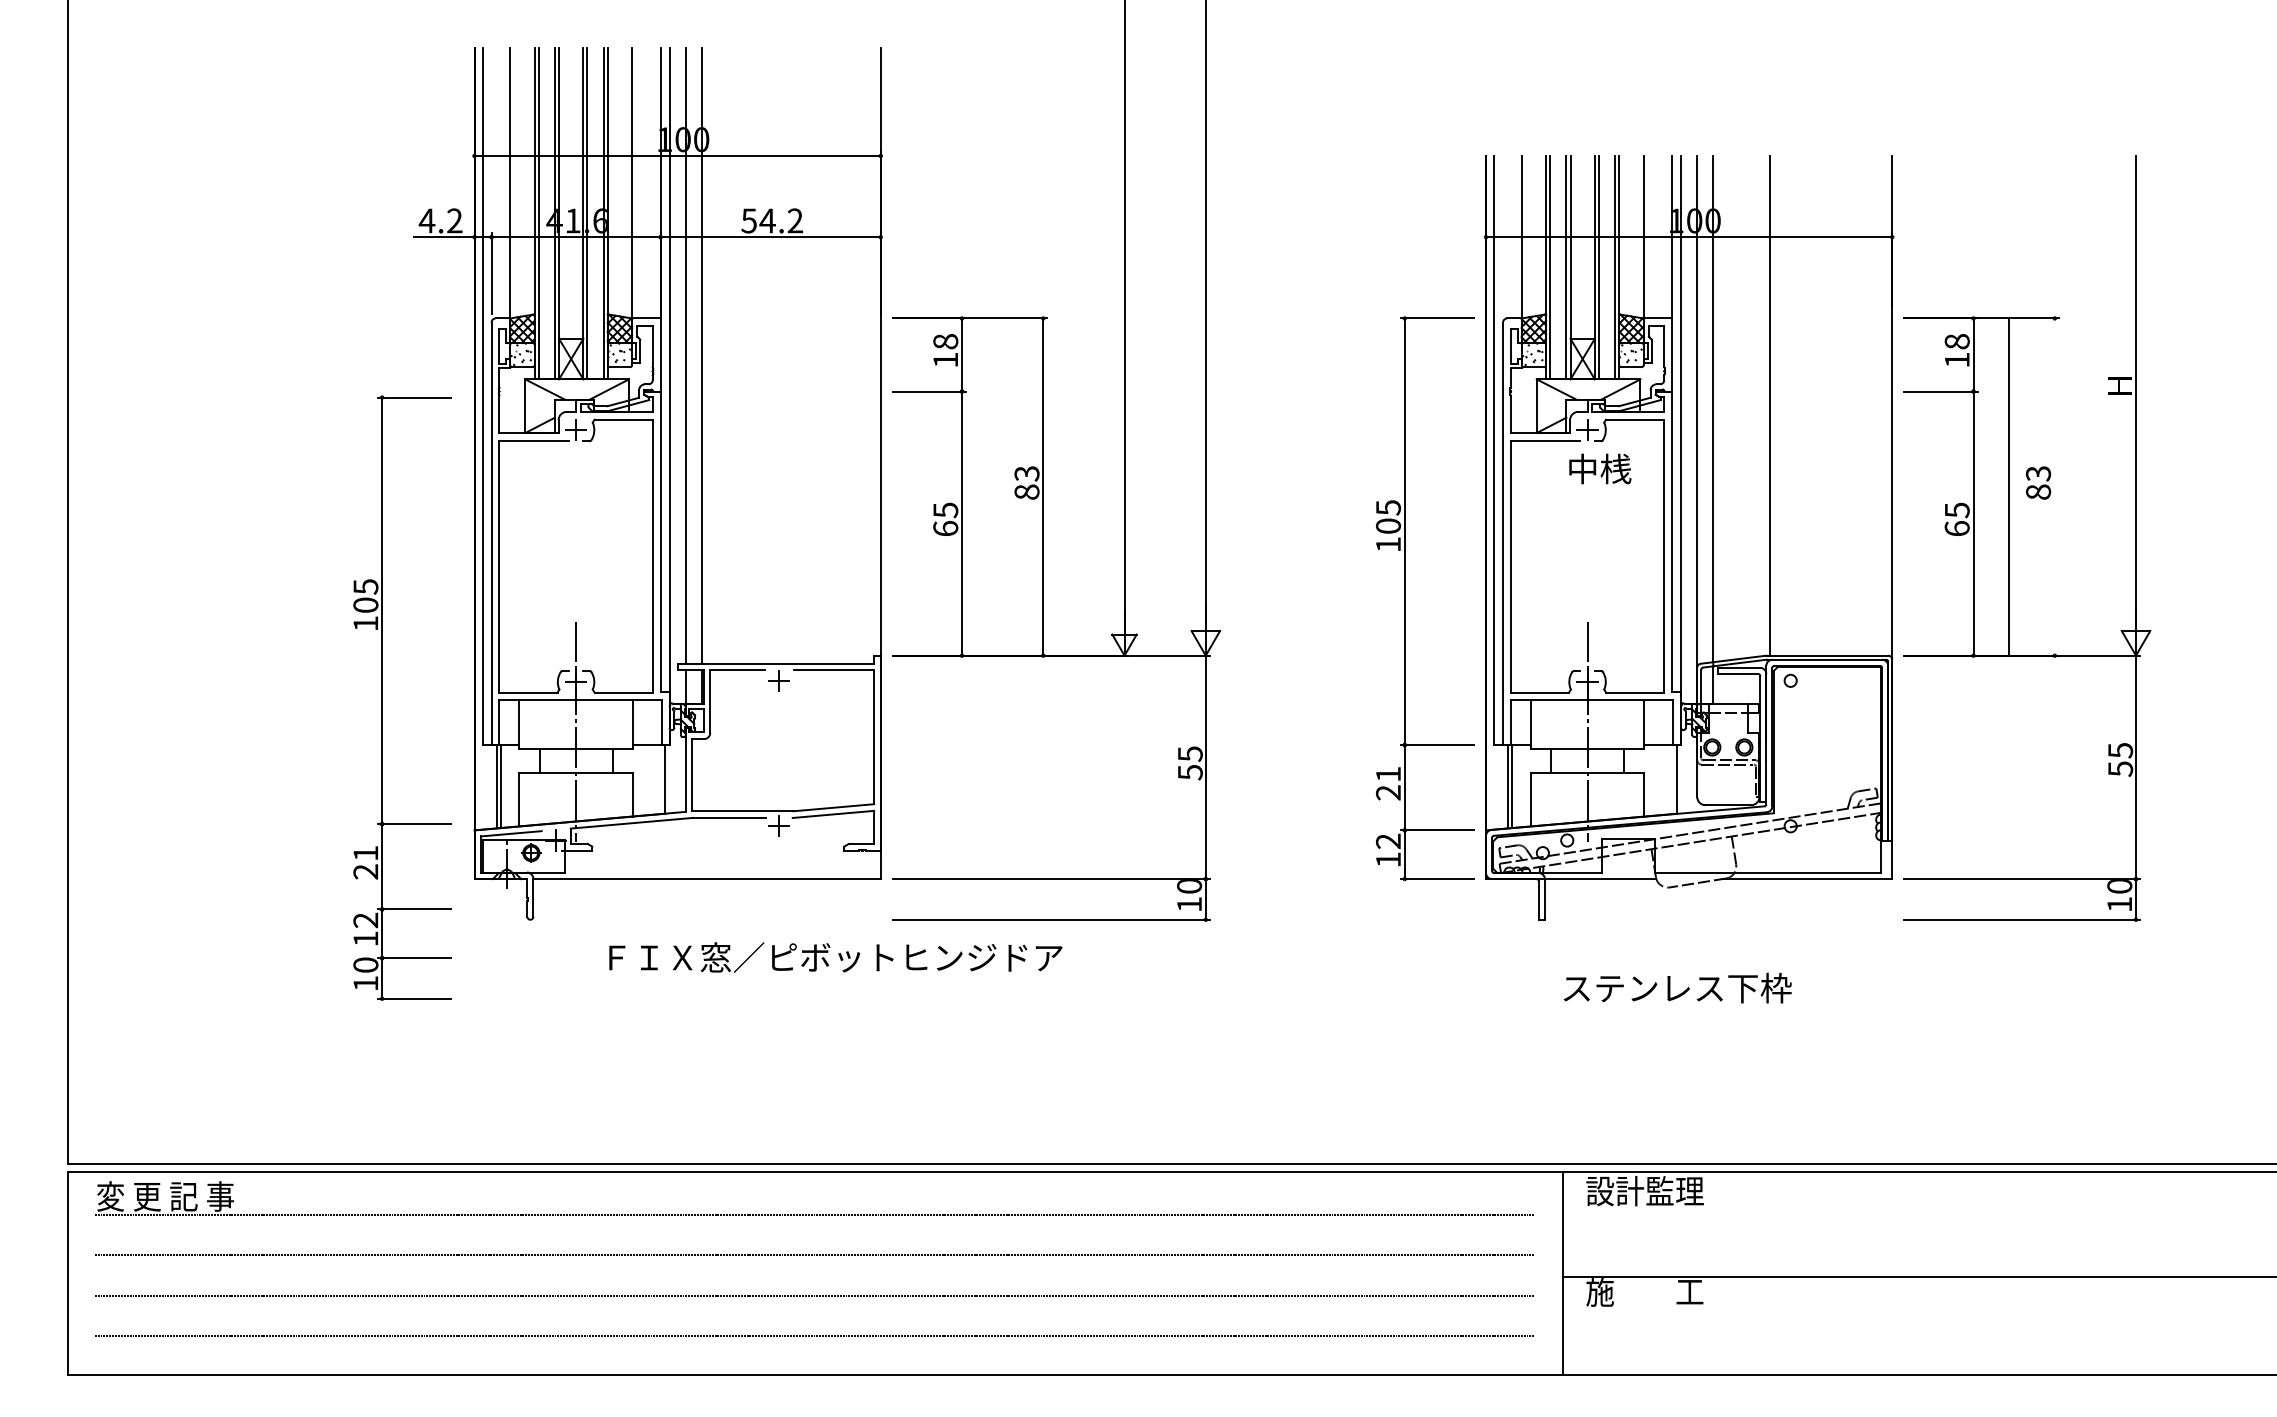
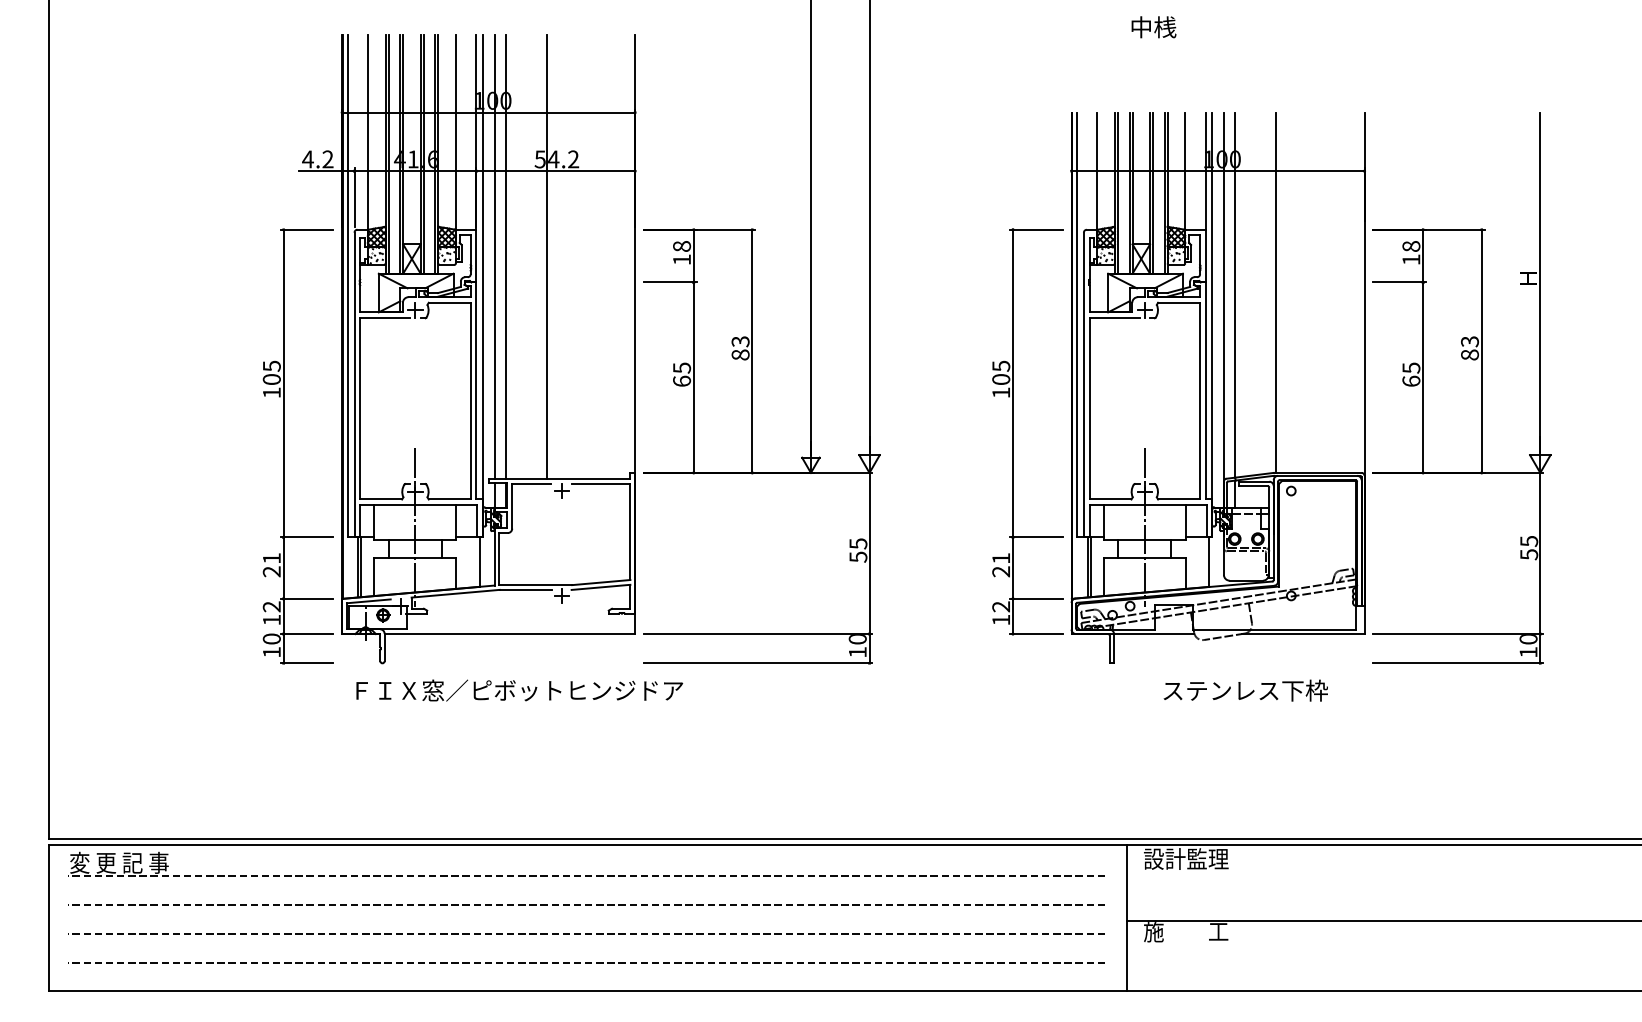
line: (757, 355) -> (546, 256), added
text: (1599, 469) -> (1153, 27), moved
line: (2008, 485) -> (1481, 350), moved
part: (383, 698) -> (284, 446), moved
text: (835, 957) -> (519, 690), moved
text: (1677, 987) -> (1245, 690), moved

